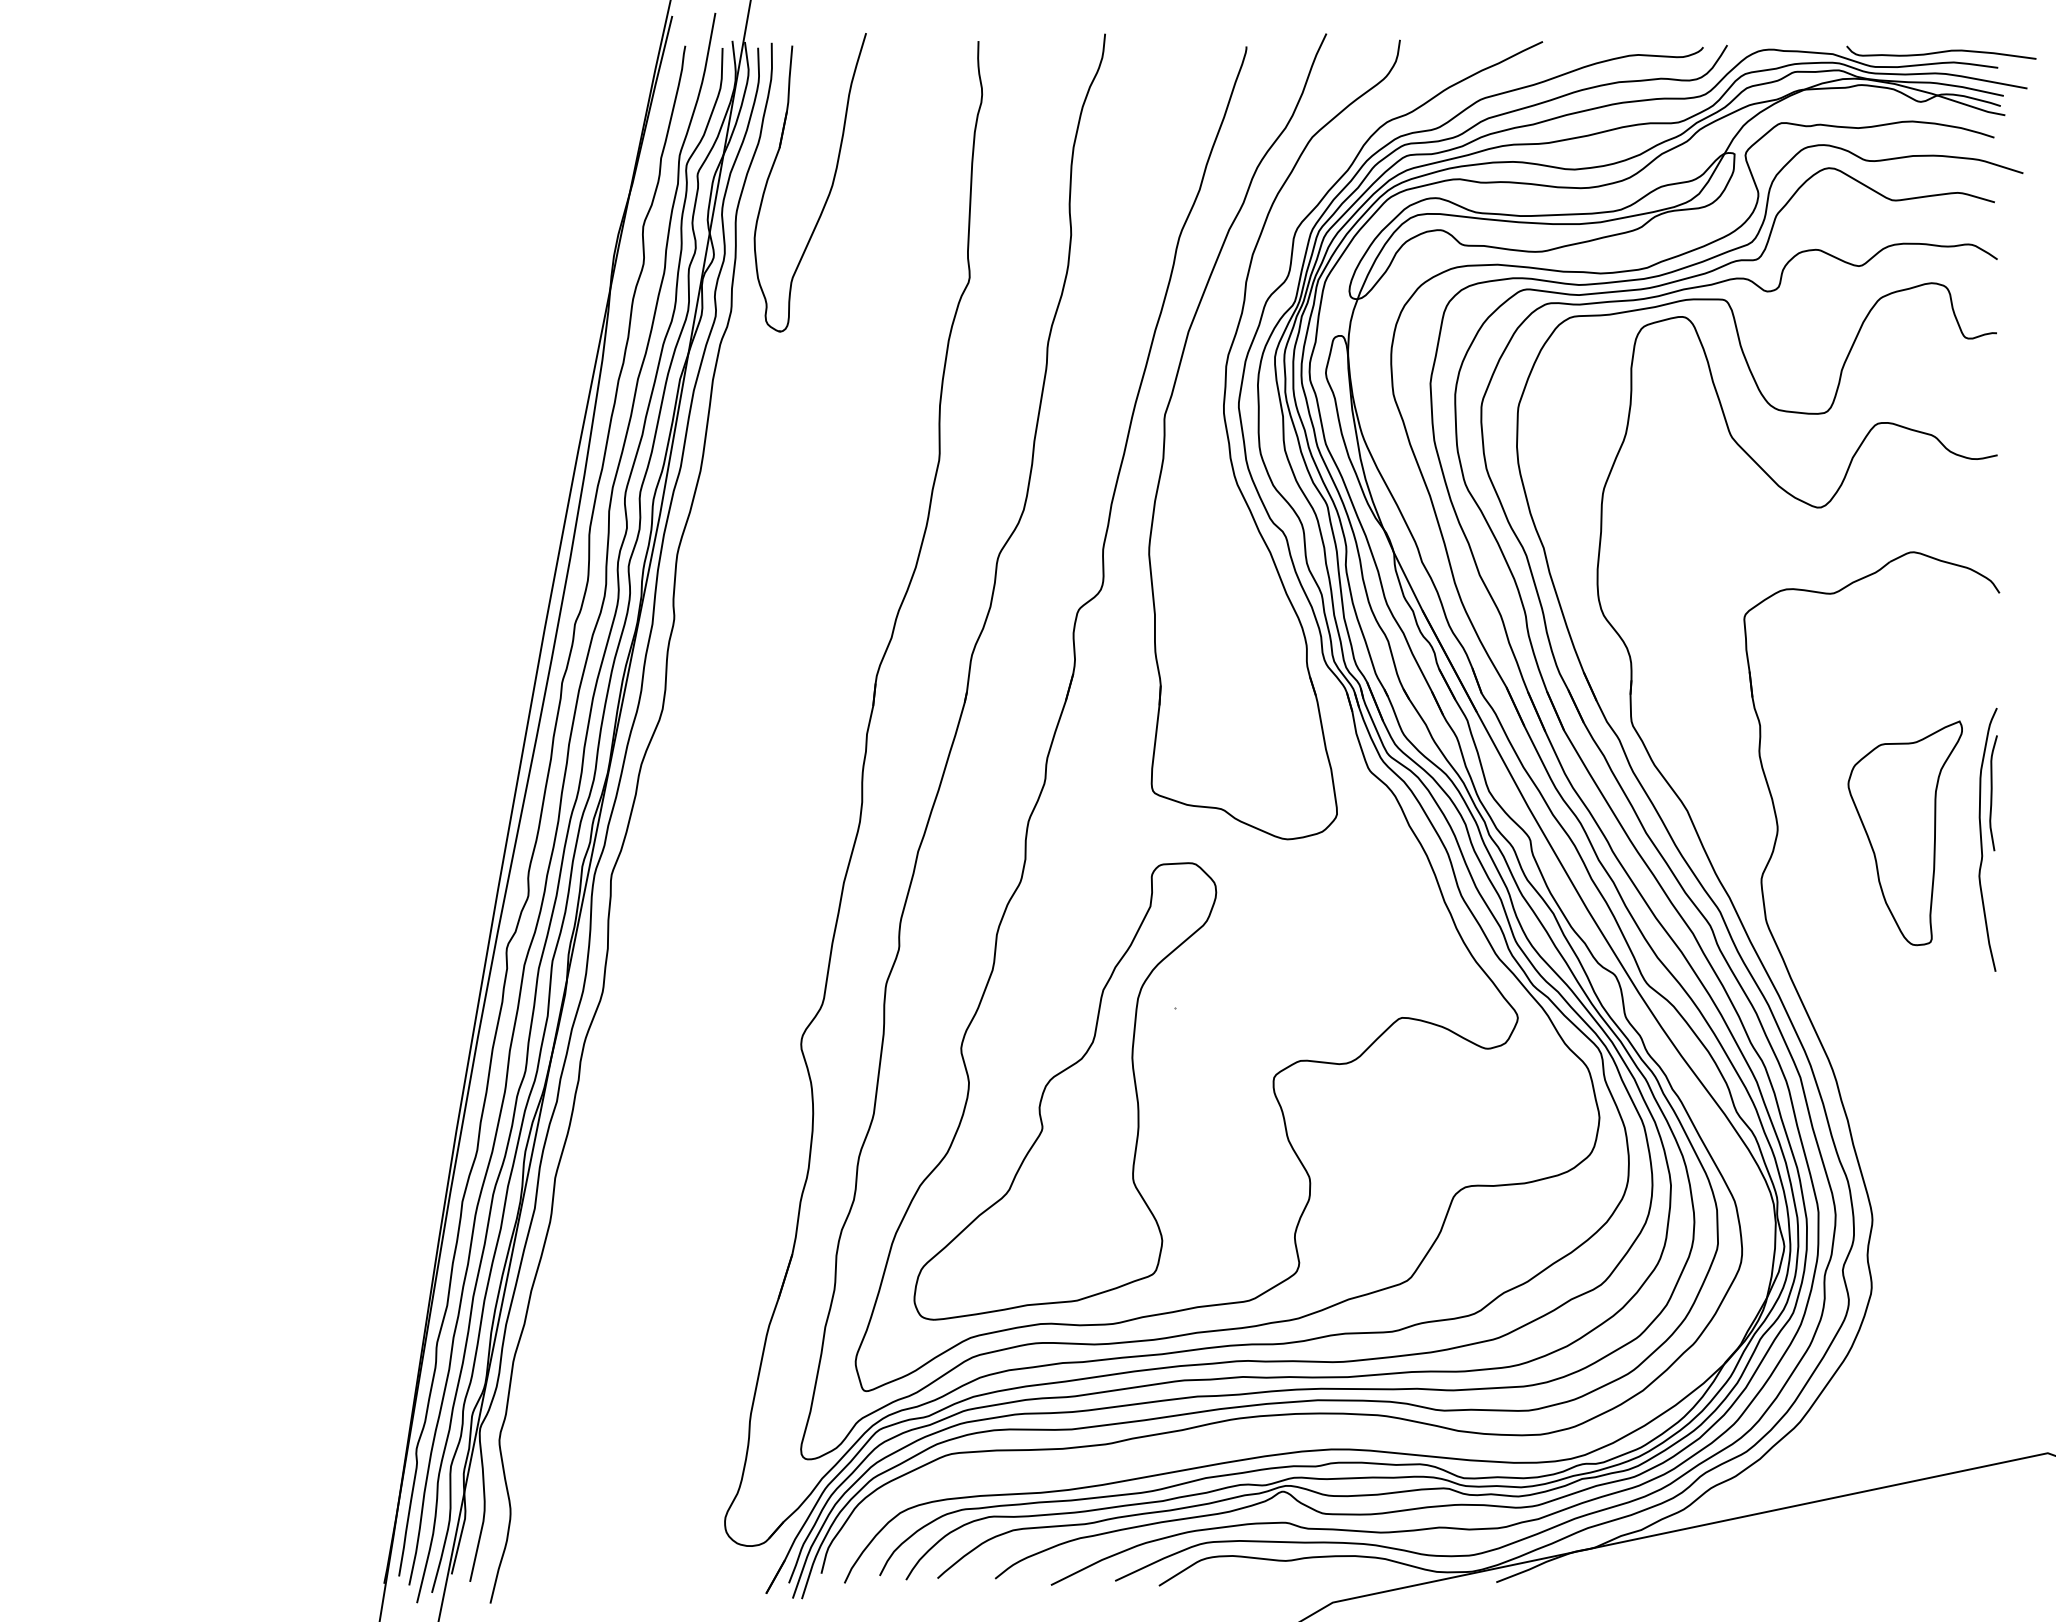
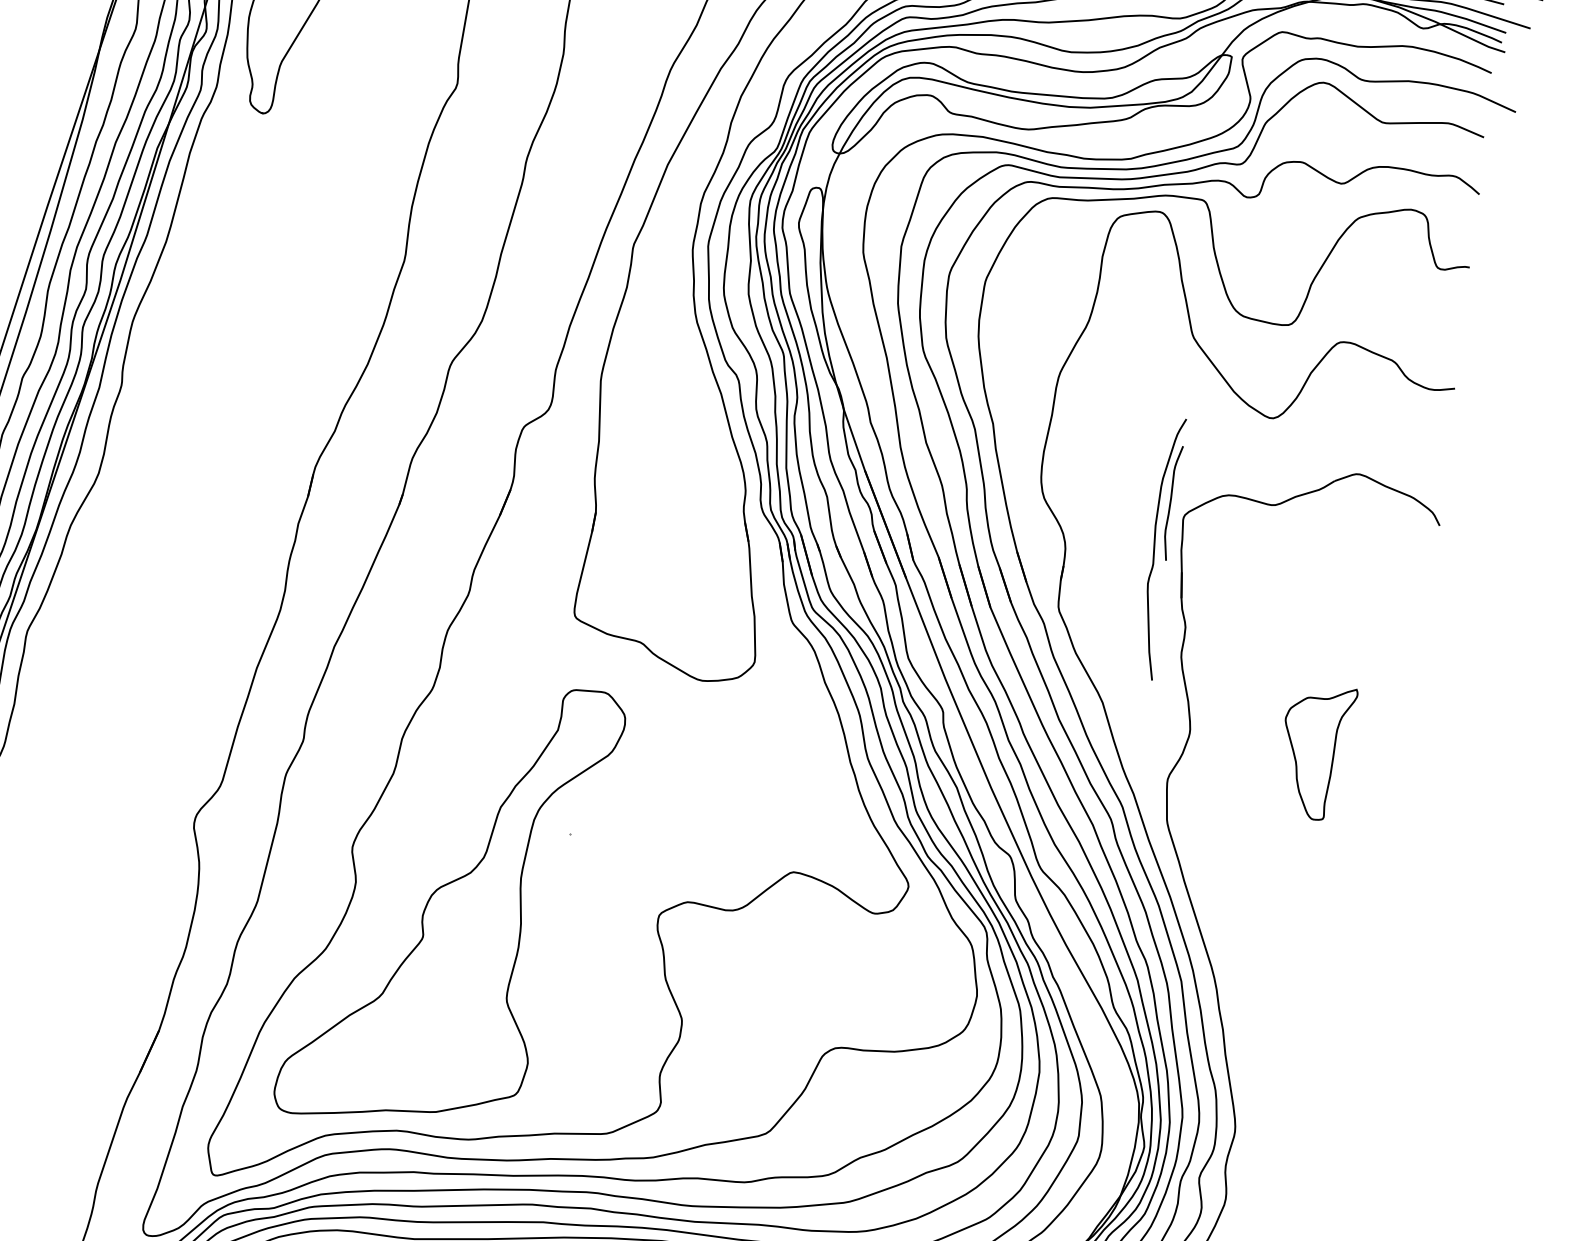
part: (1904, 833) -> (1315, 752), size x0.6
part: (1987, 839) -> (1160, 548), moved

